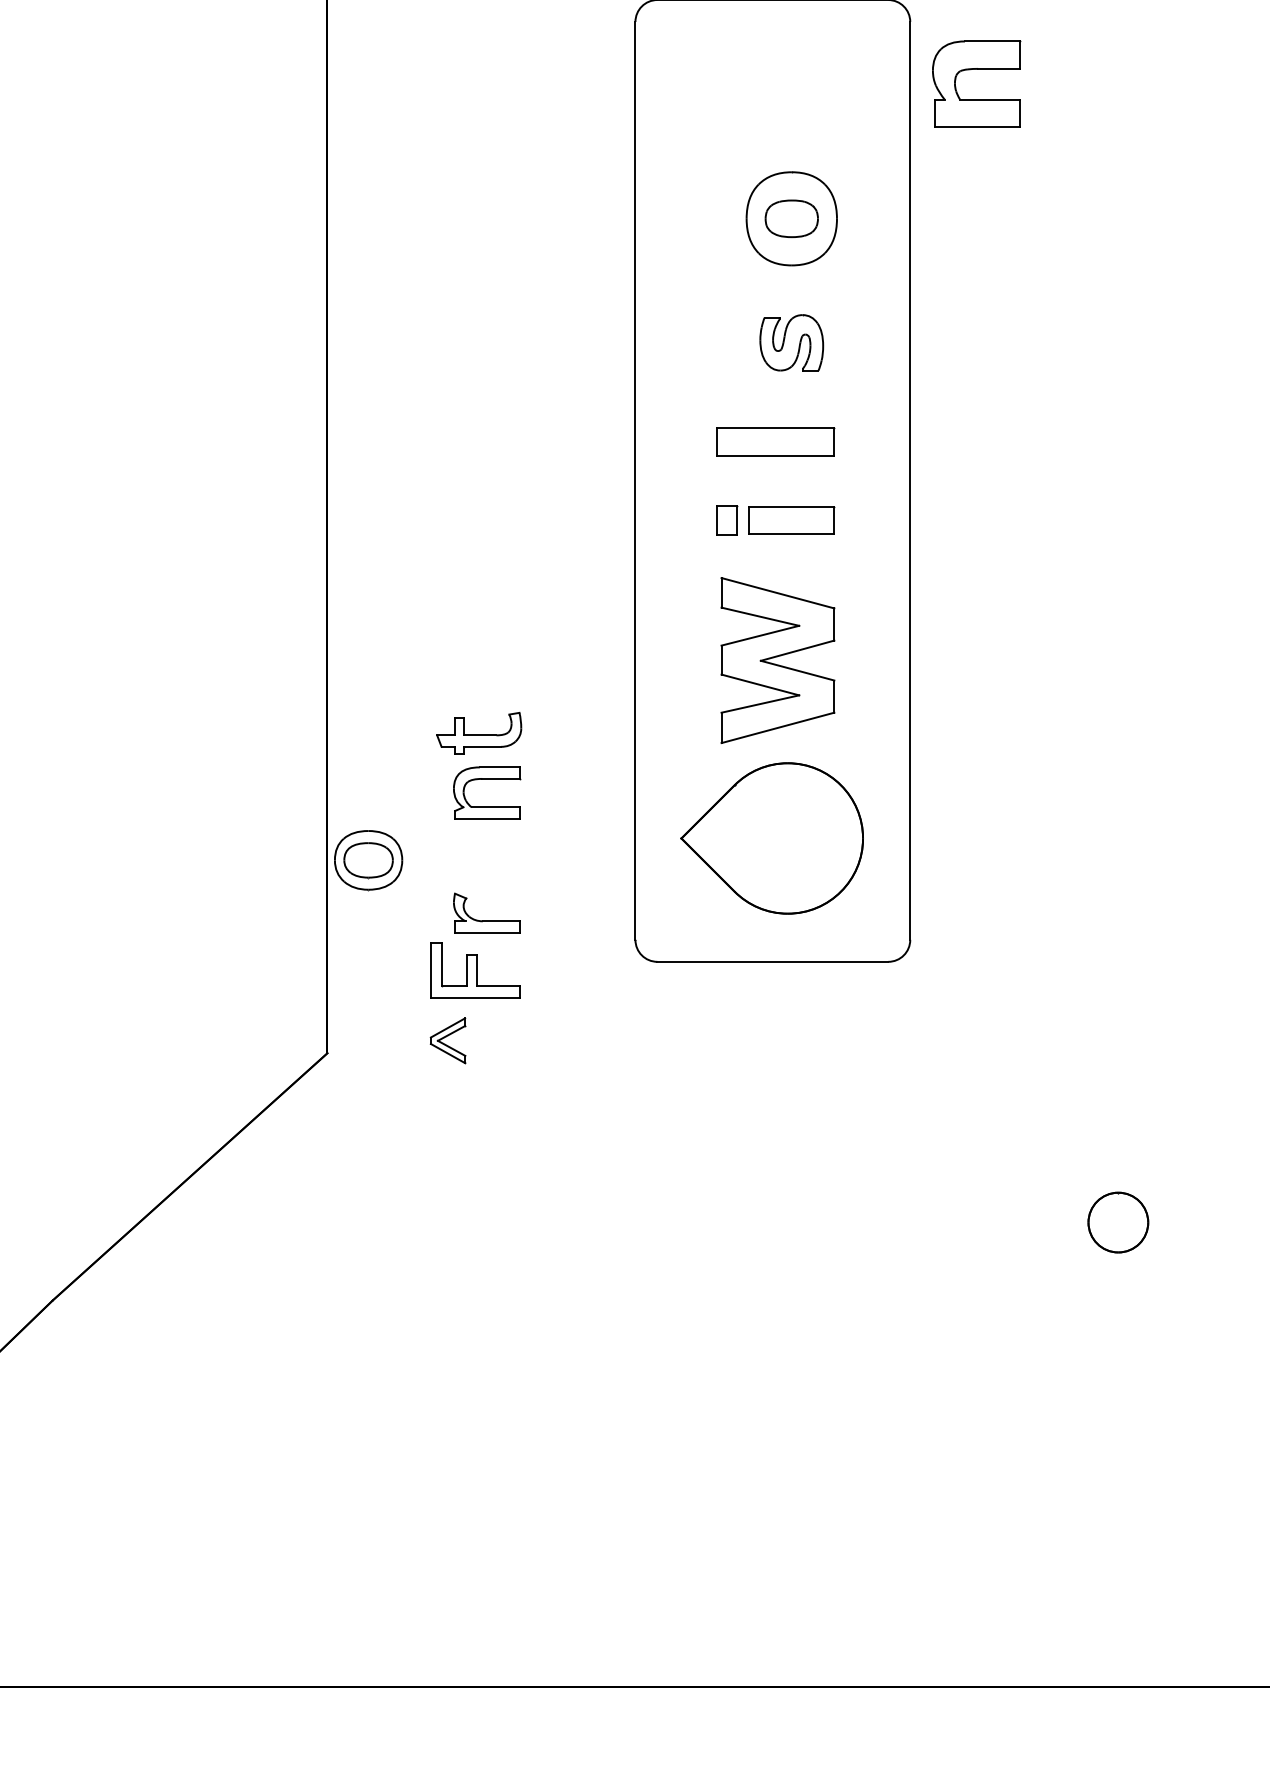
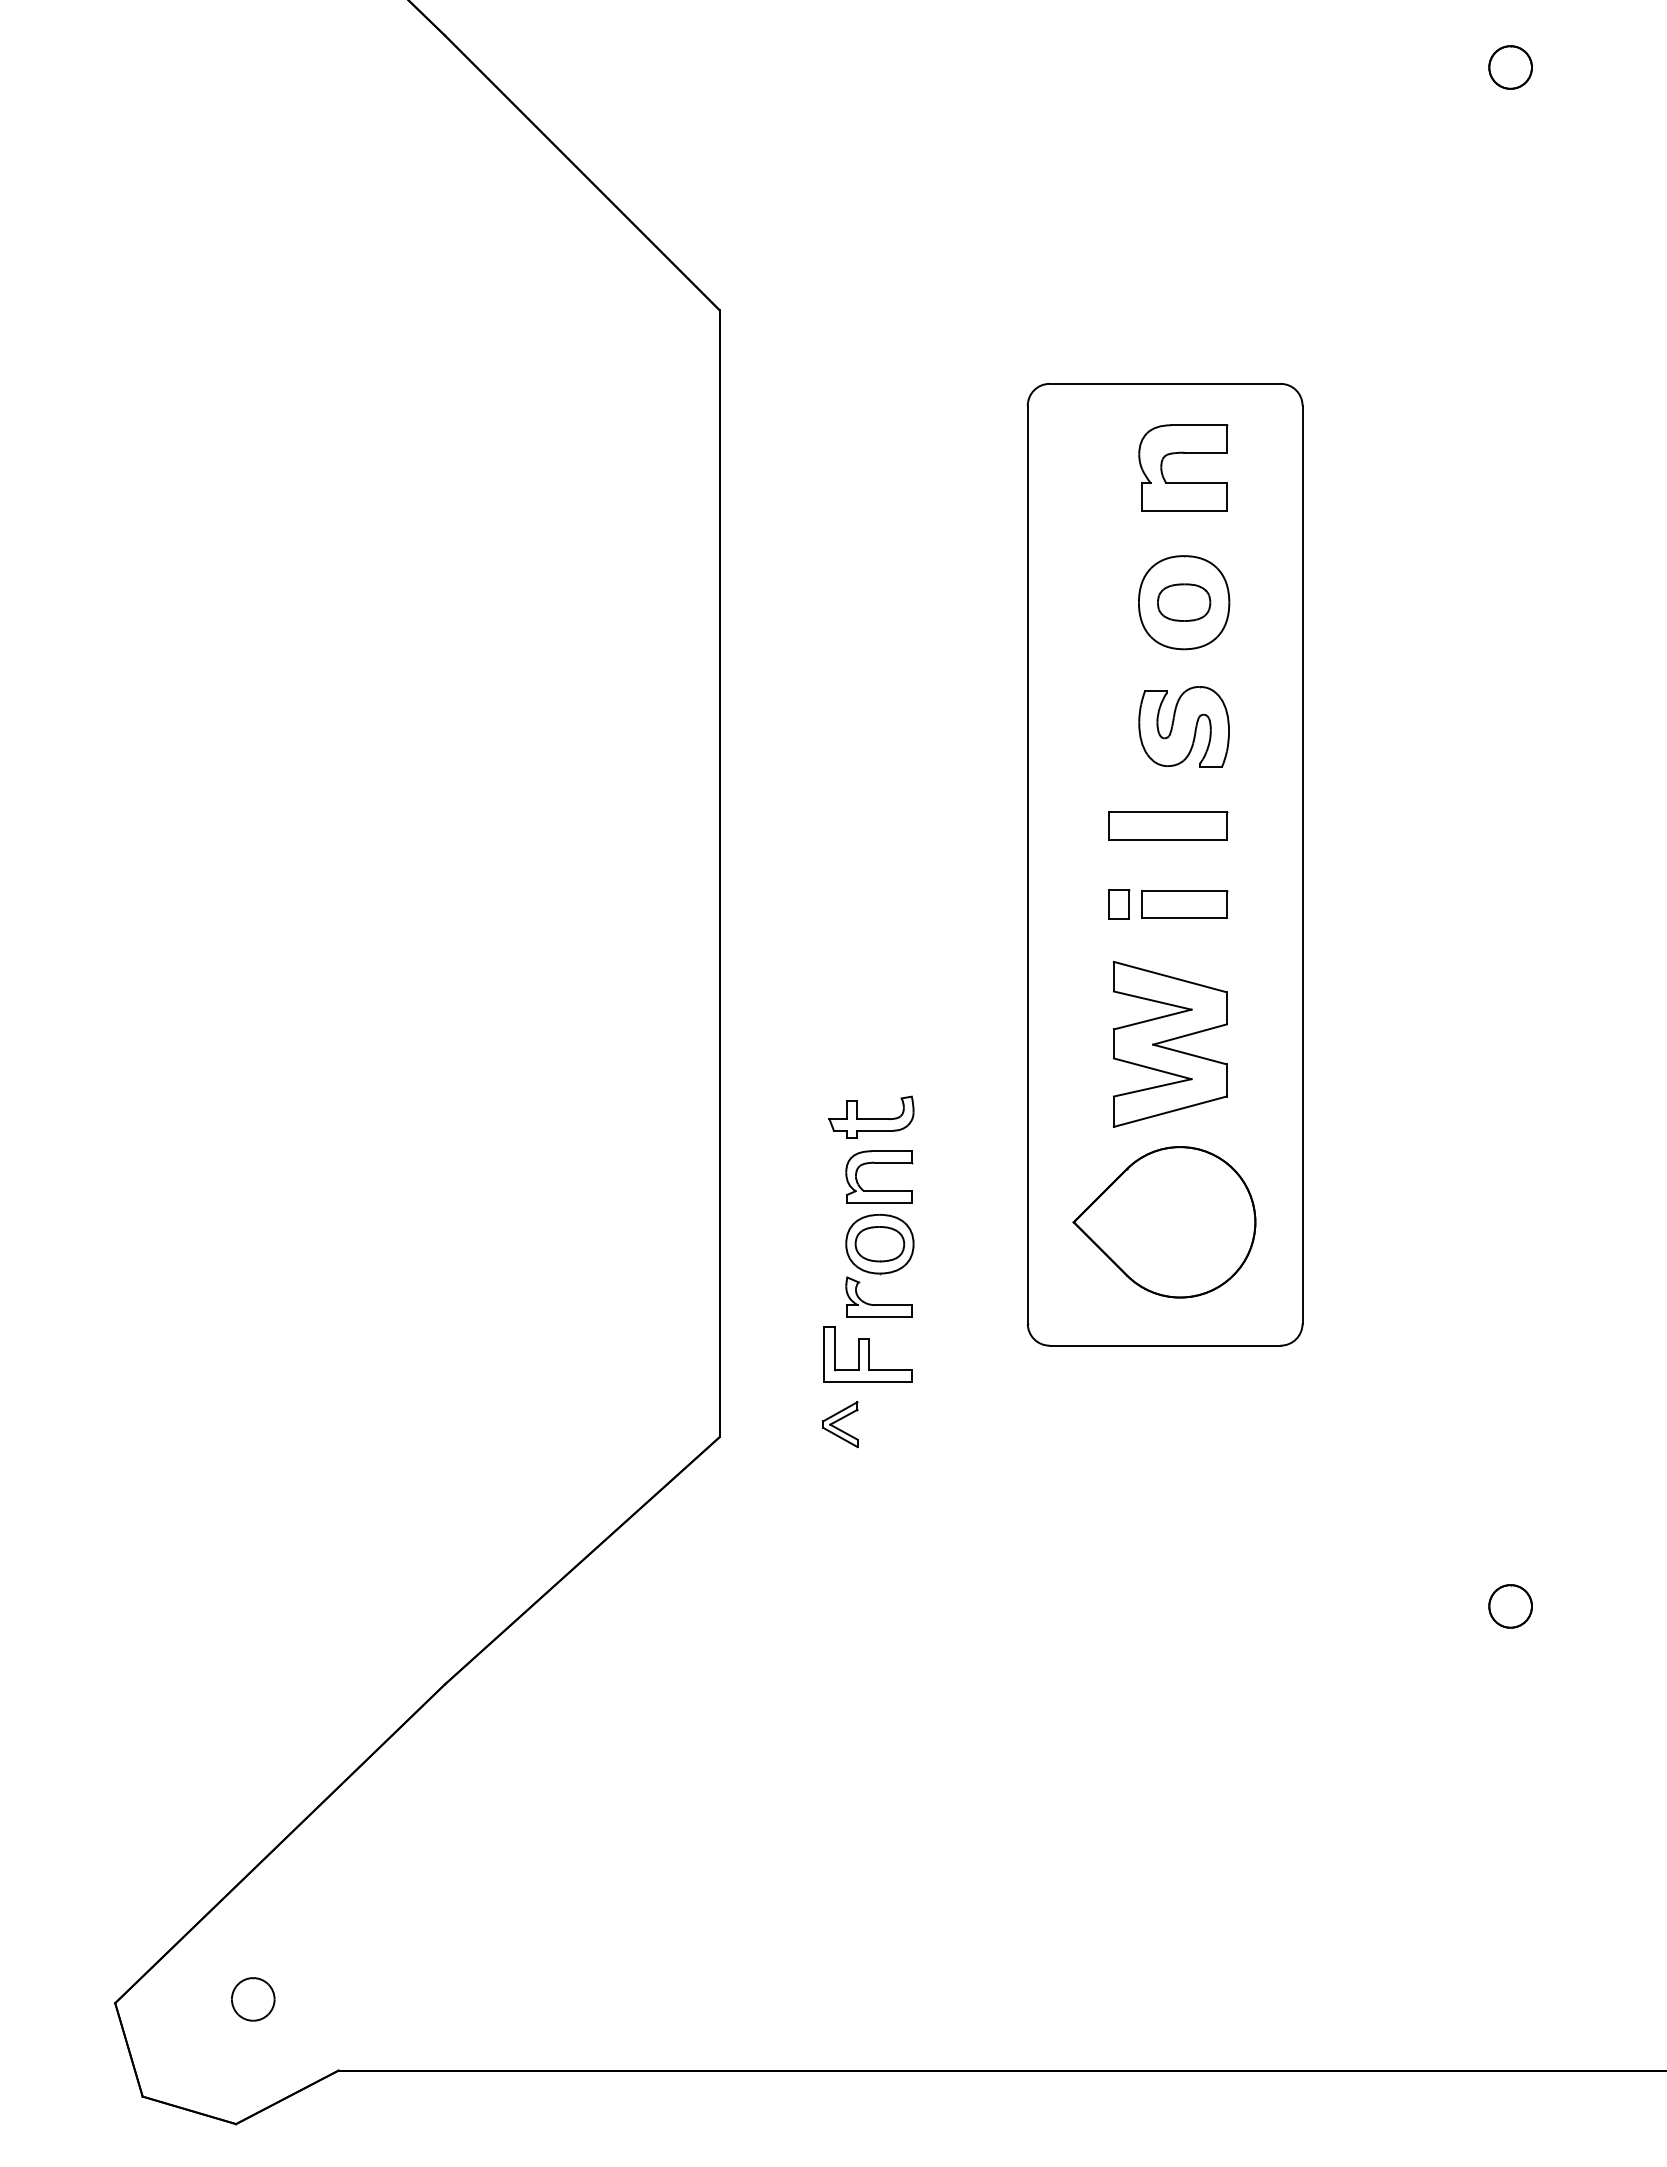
part: (977, 69) -> (1183, 453), moved
part: (791, 342) -> (1183, 726), size x1.43
part: (368, 860) -> (879, 1244), moved
part: (1118, 1222) -> (1510, 1606), size x0.71

